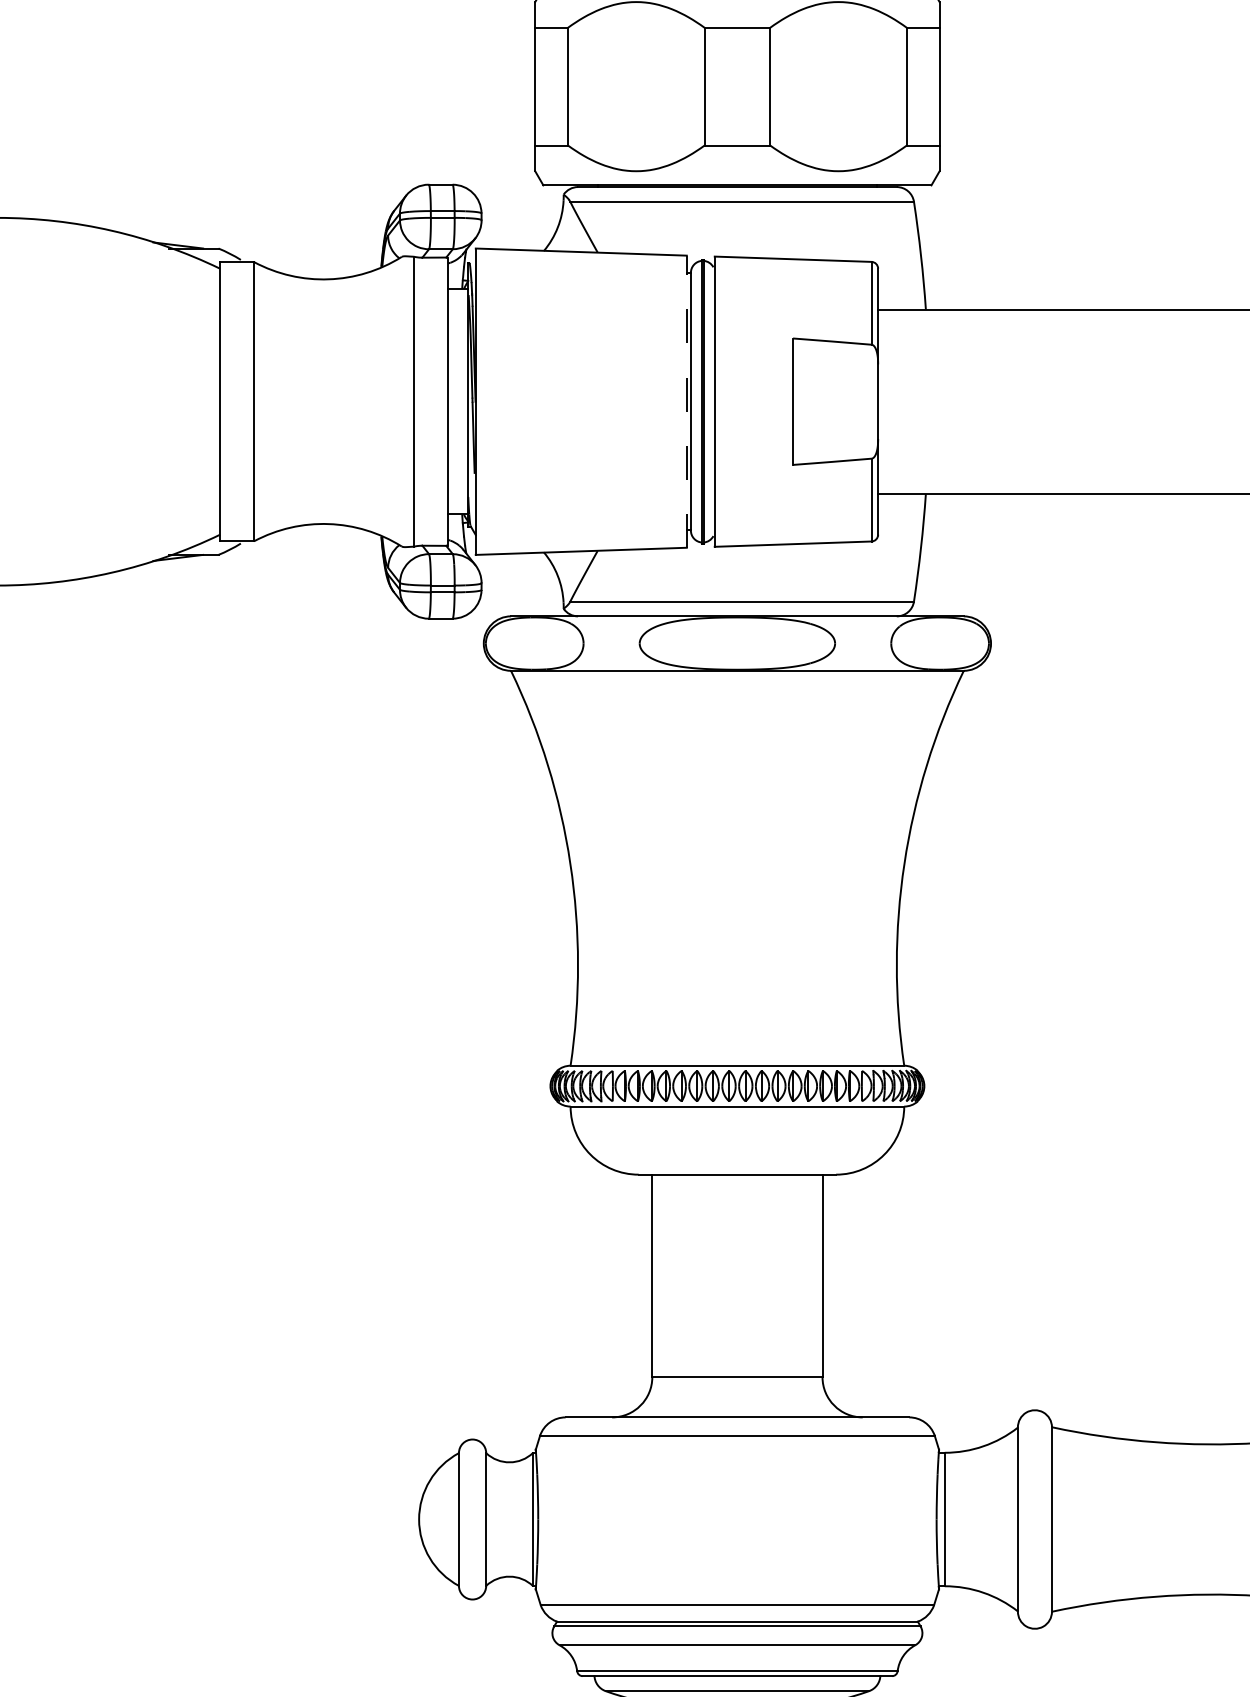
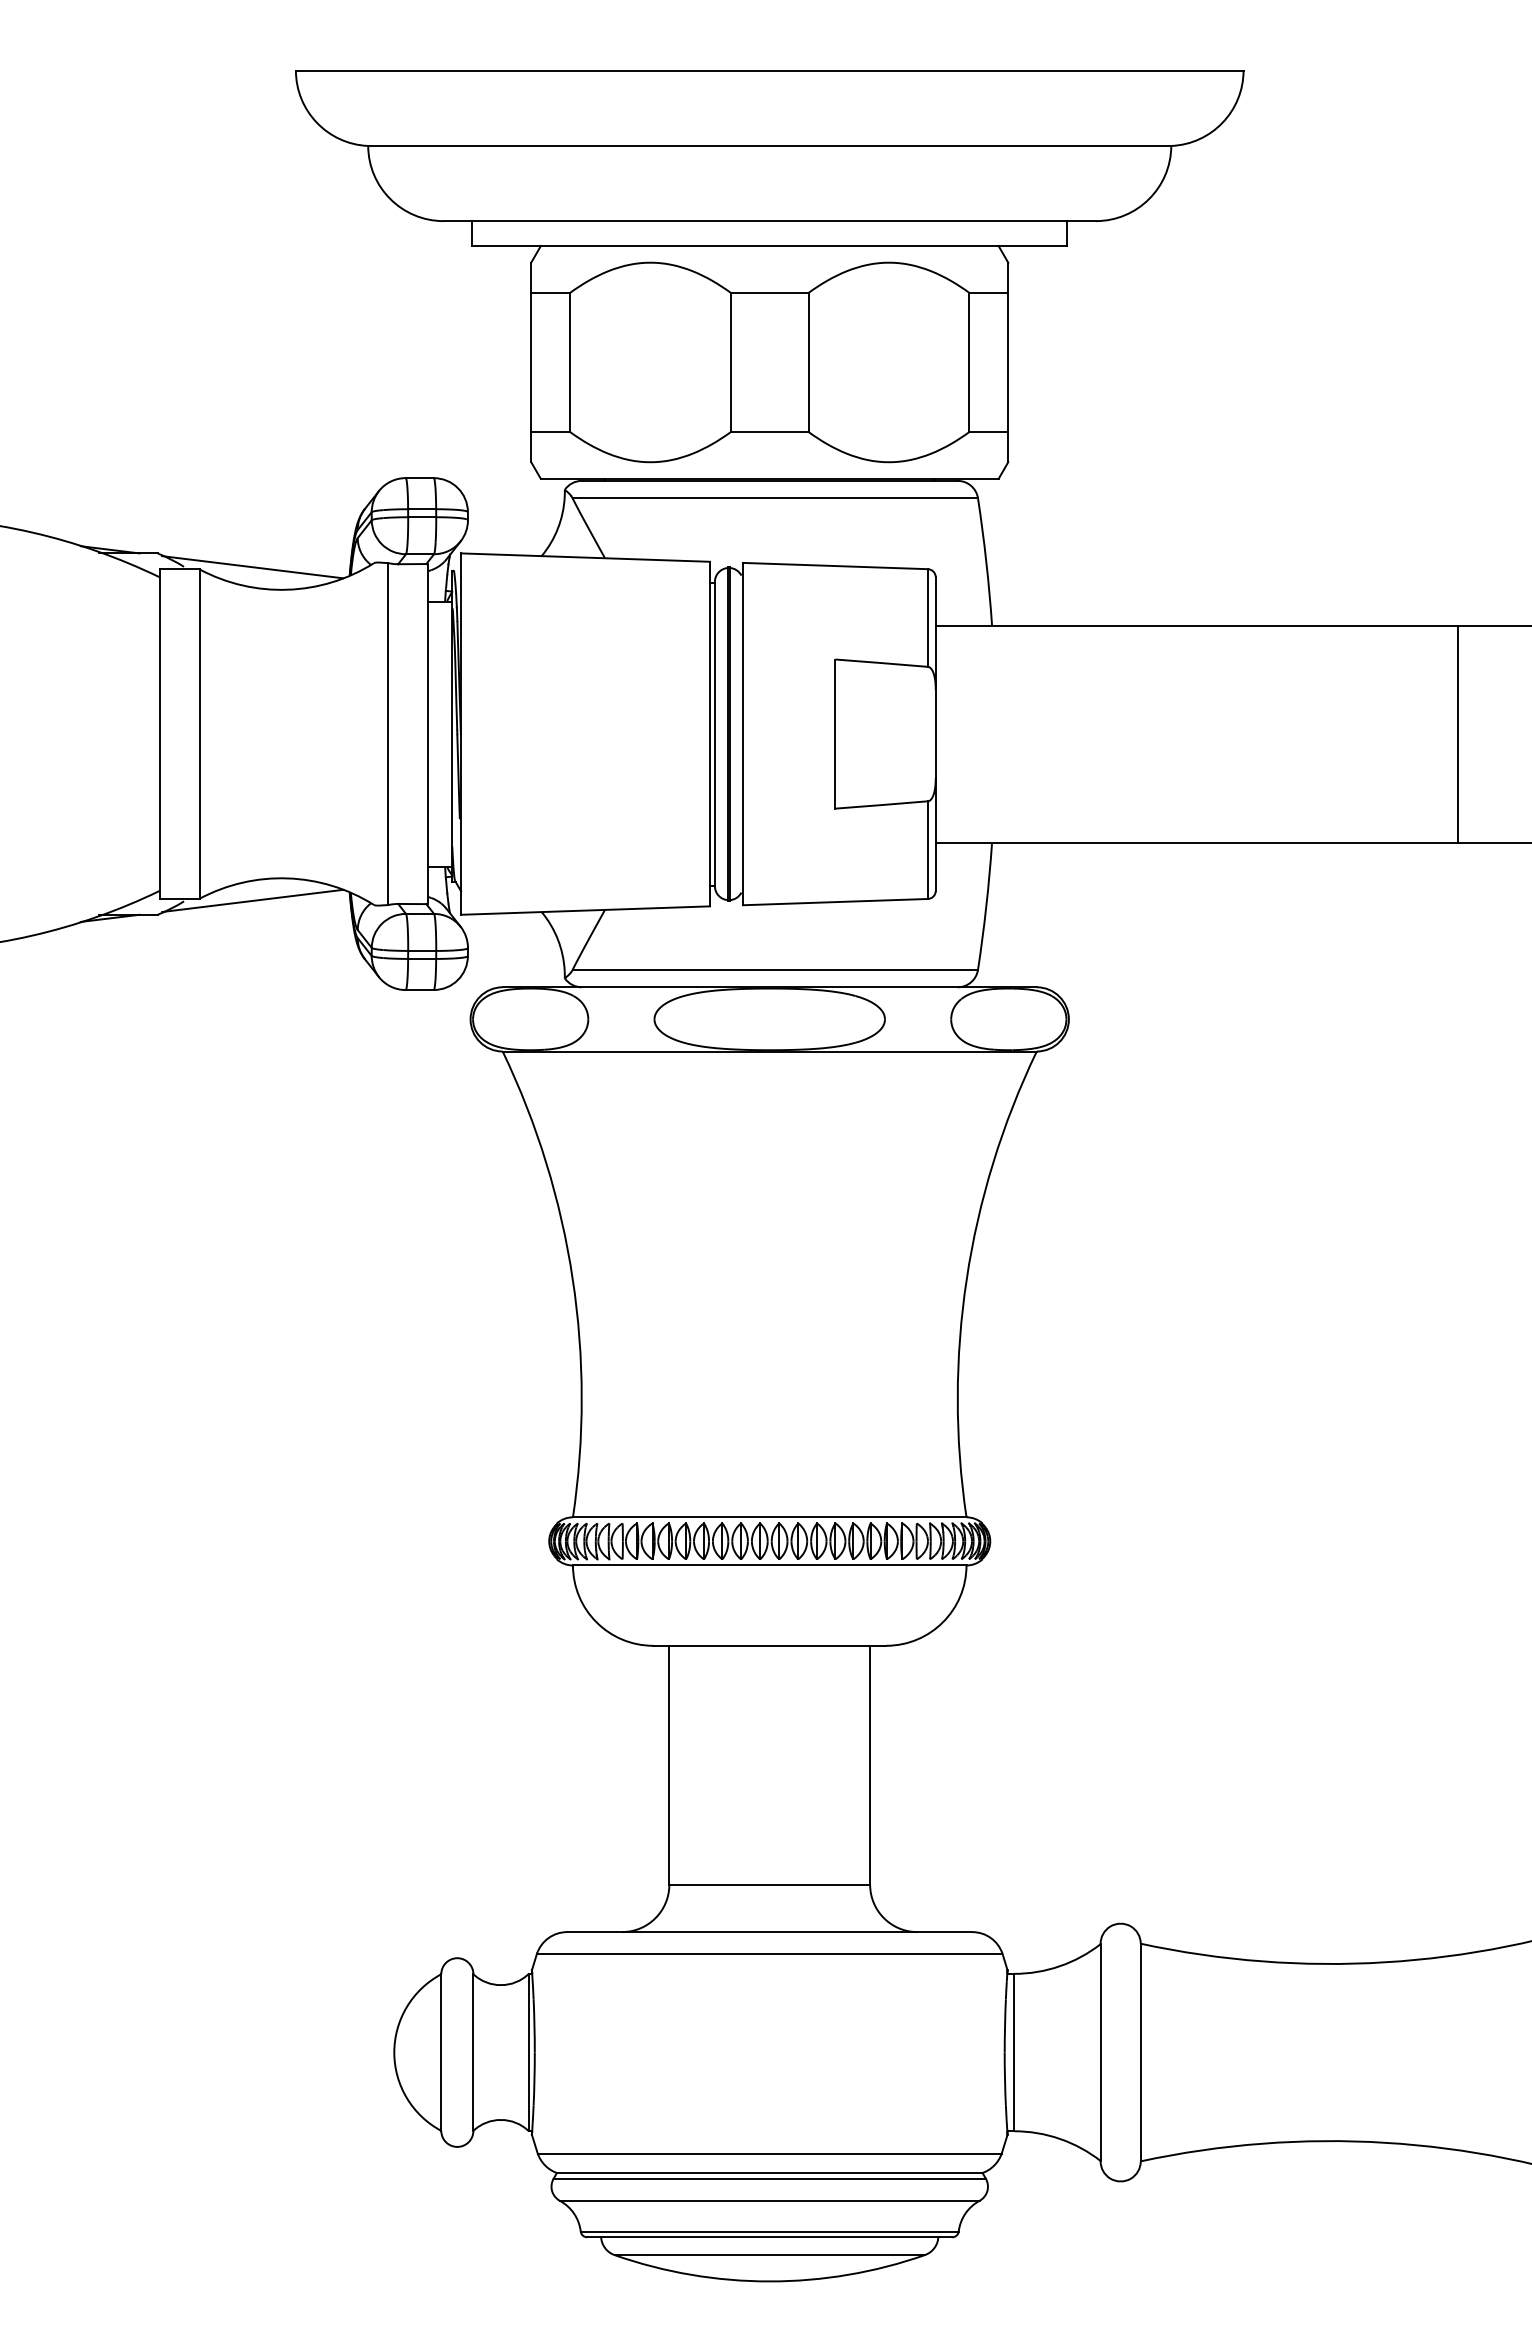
line: (298, 260) -> (252, 567), added
line: (687, 401) -> (710, 733), dashed -> solid
line: (298, 542) -> (252, 900), added

